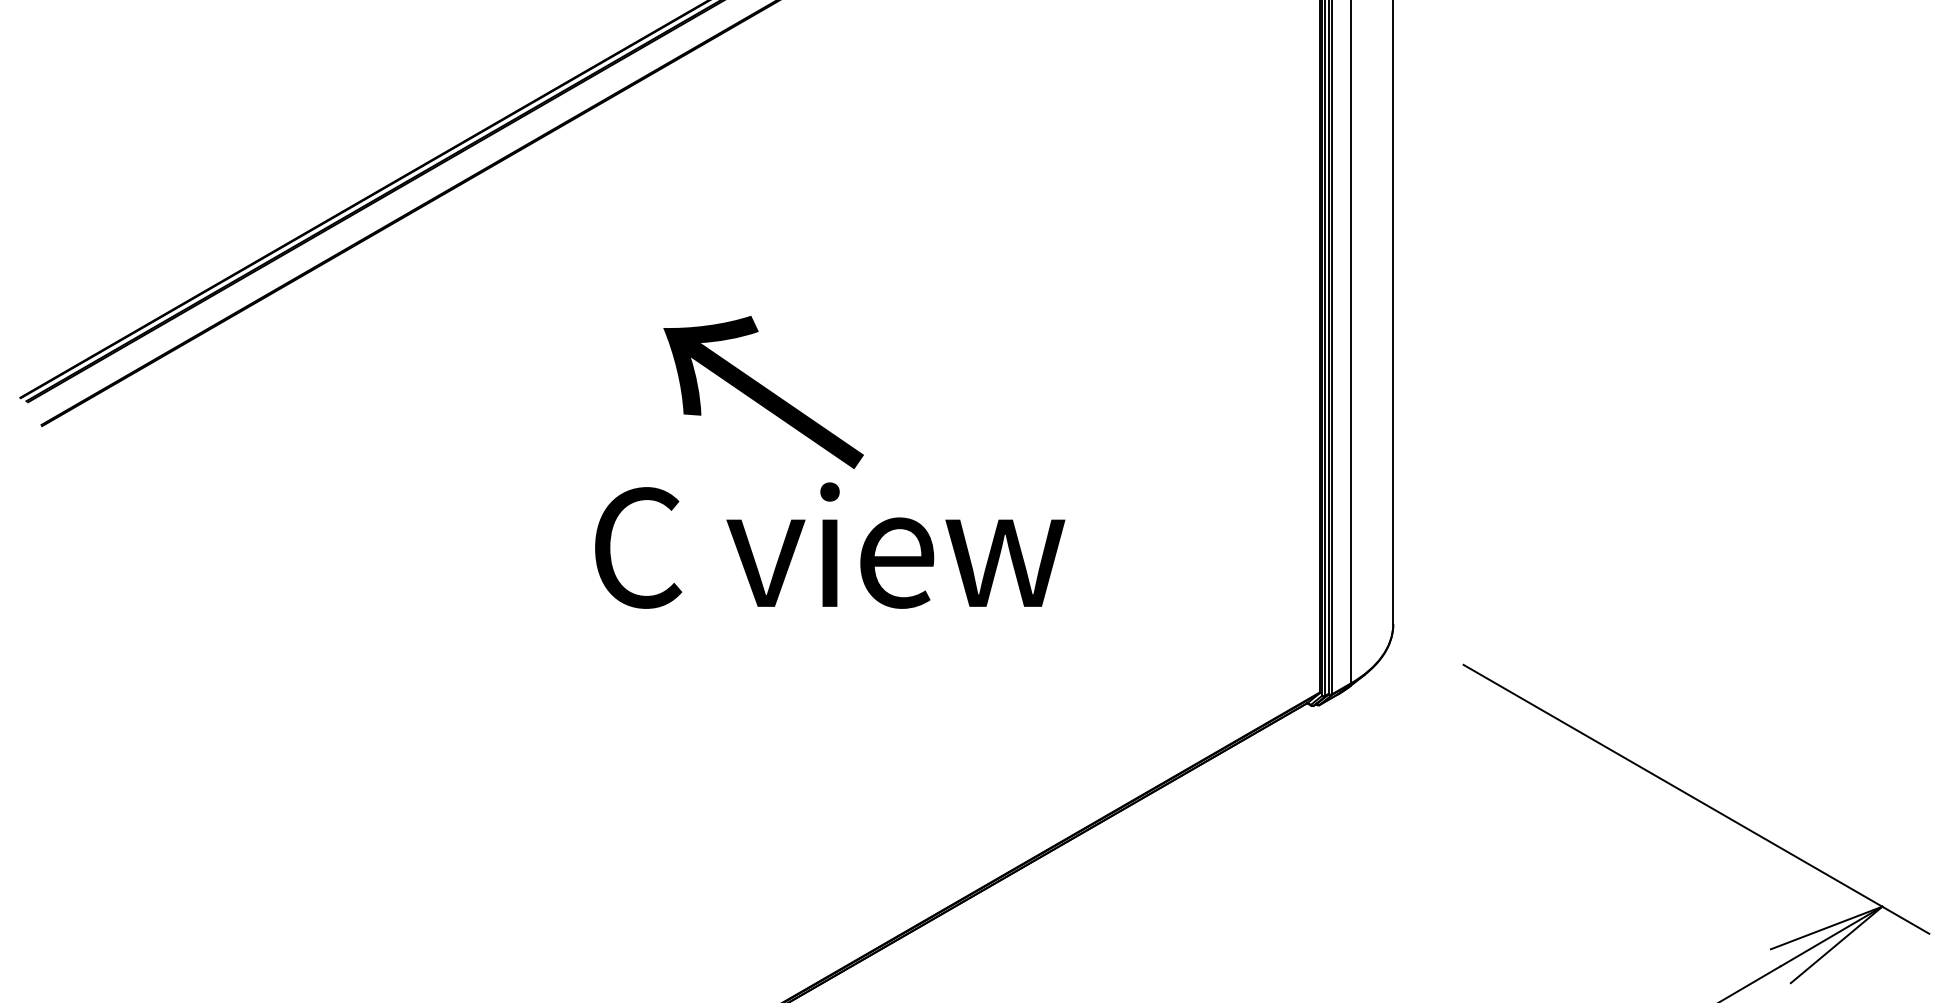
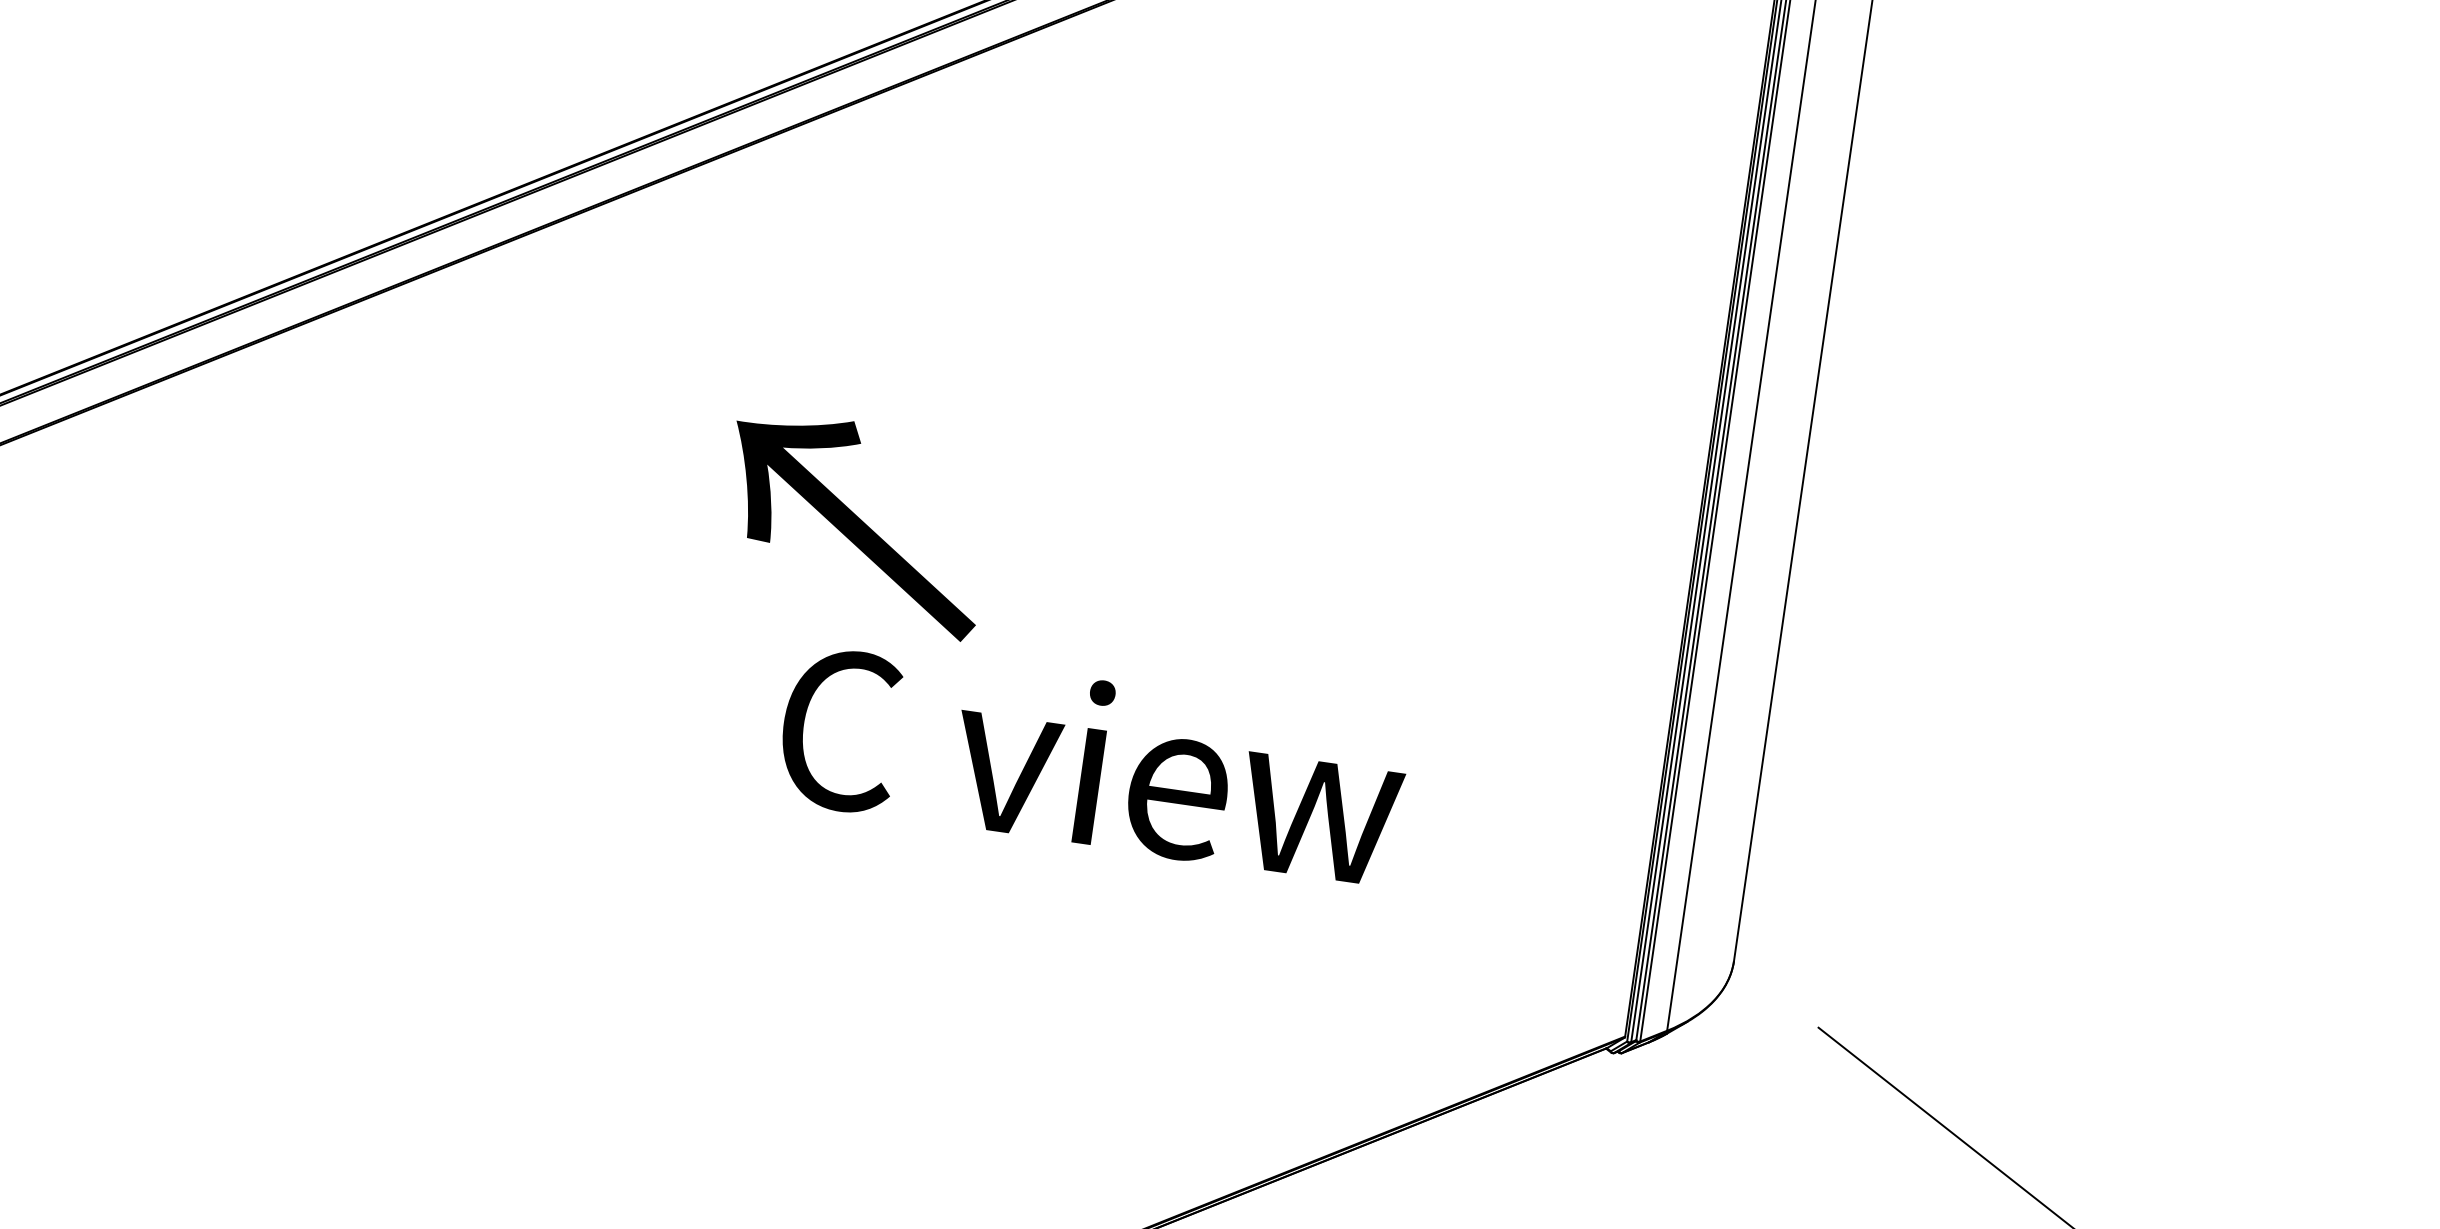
text: (763, 392) -> (855, 524), moved
text: (830, 545) -> (1093, 763), moved

